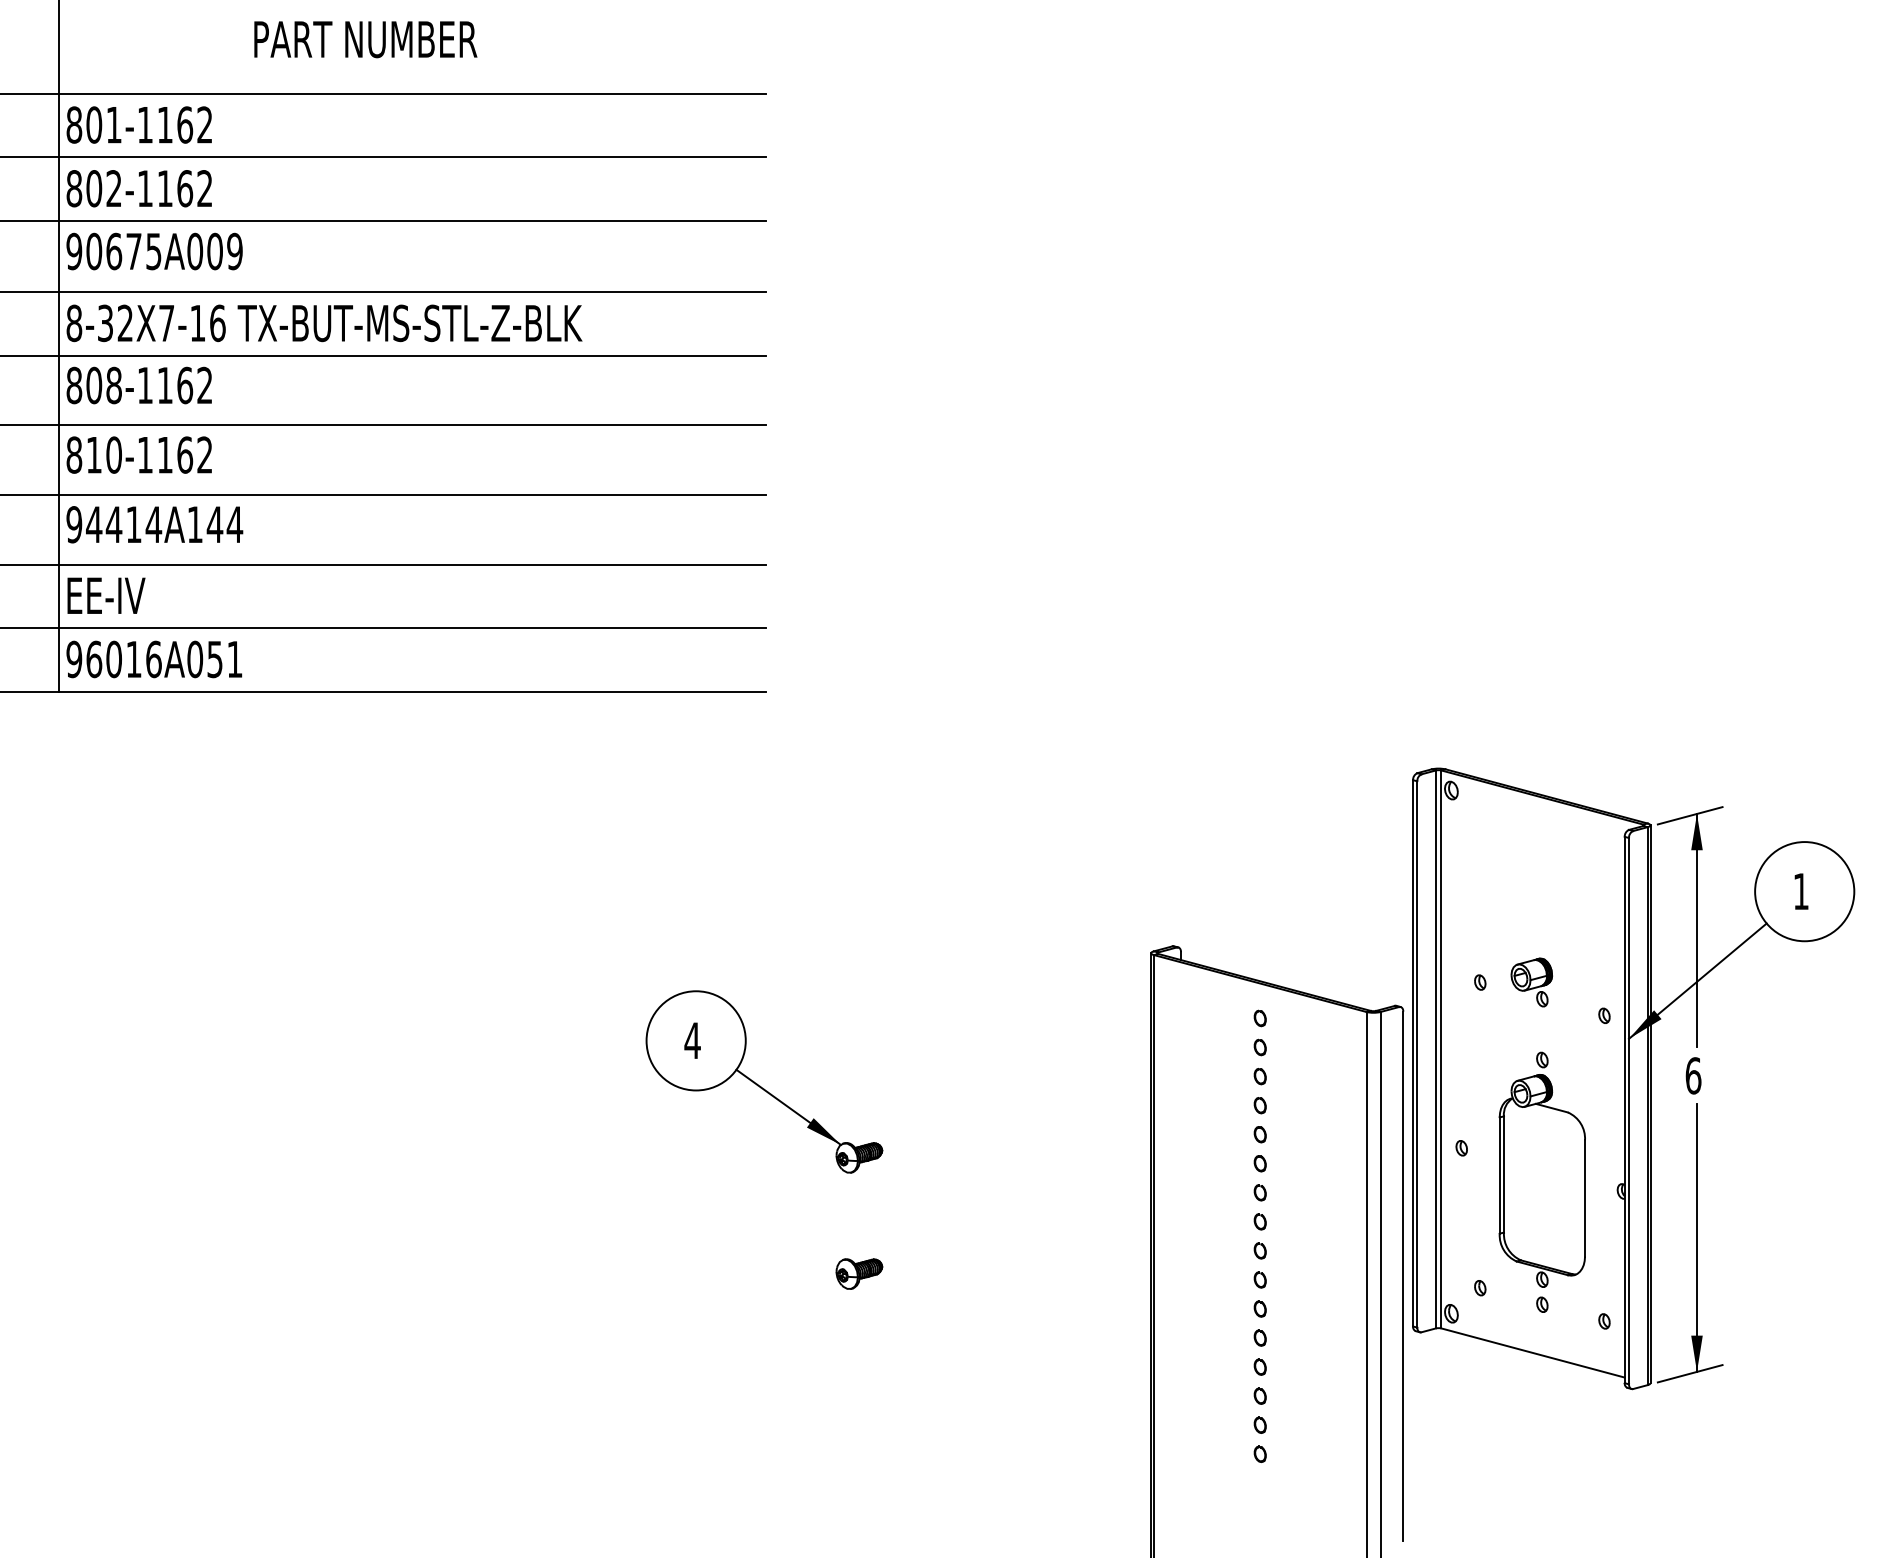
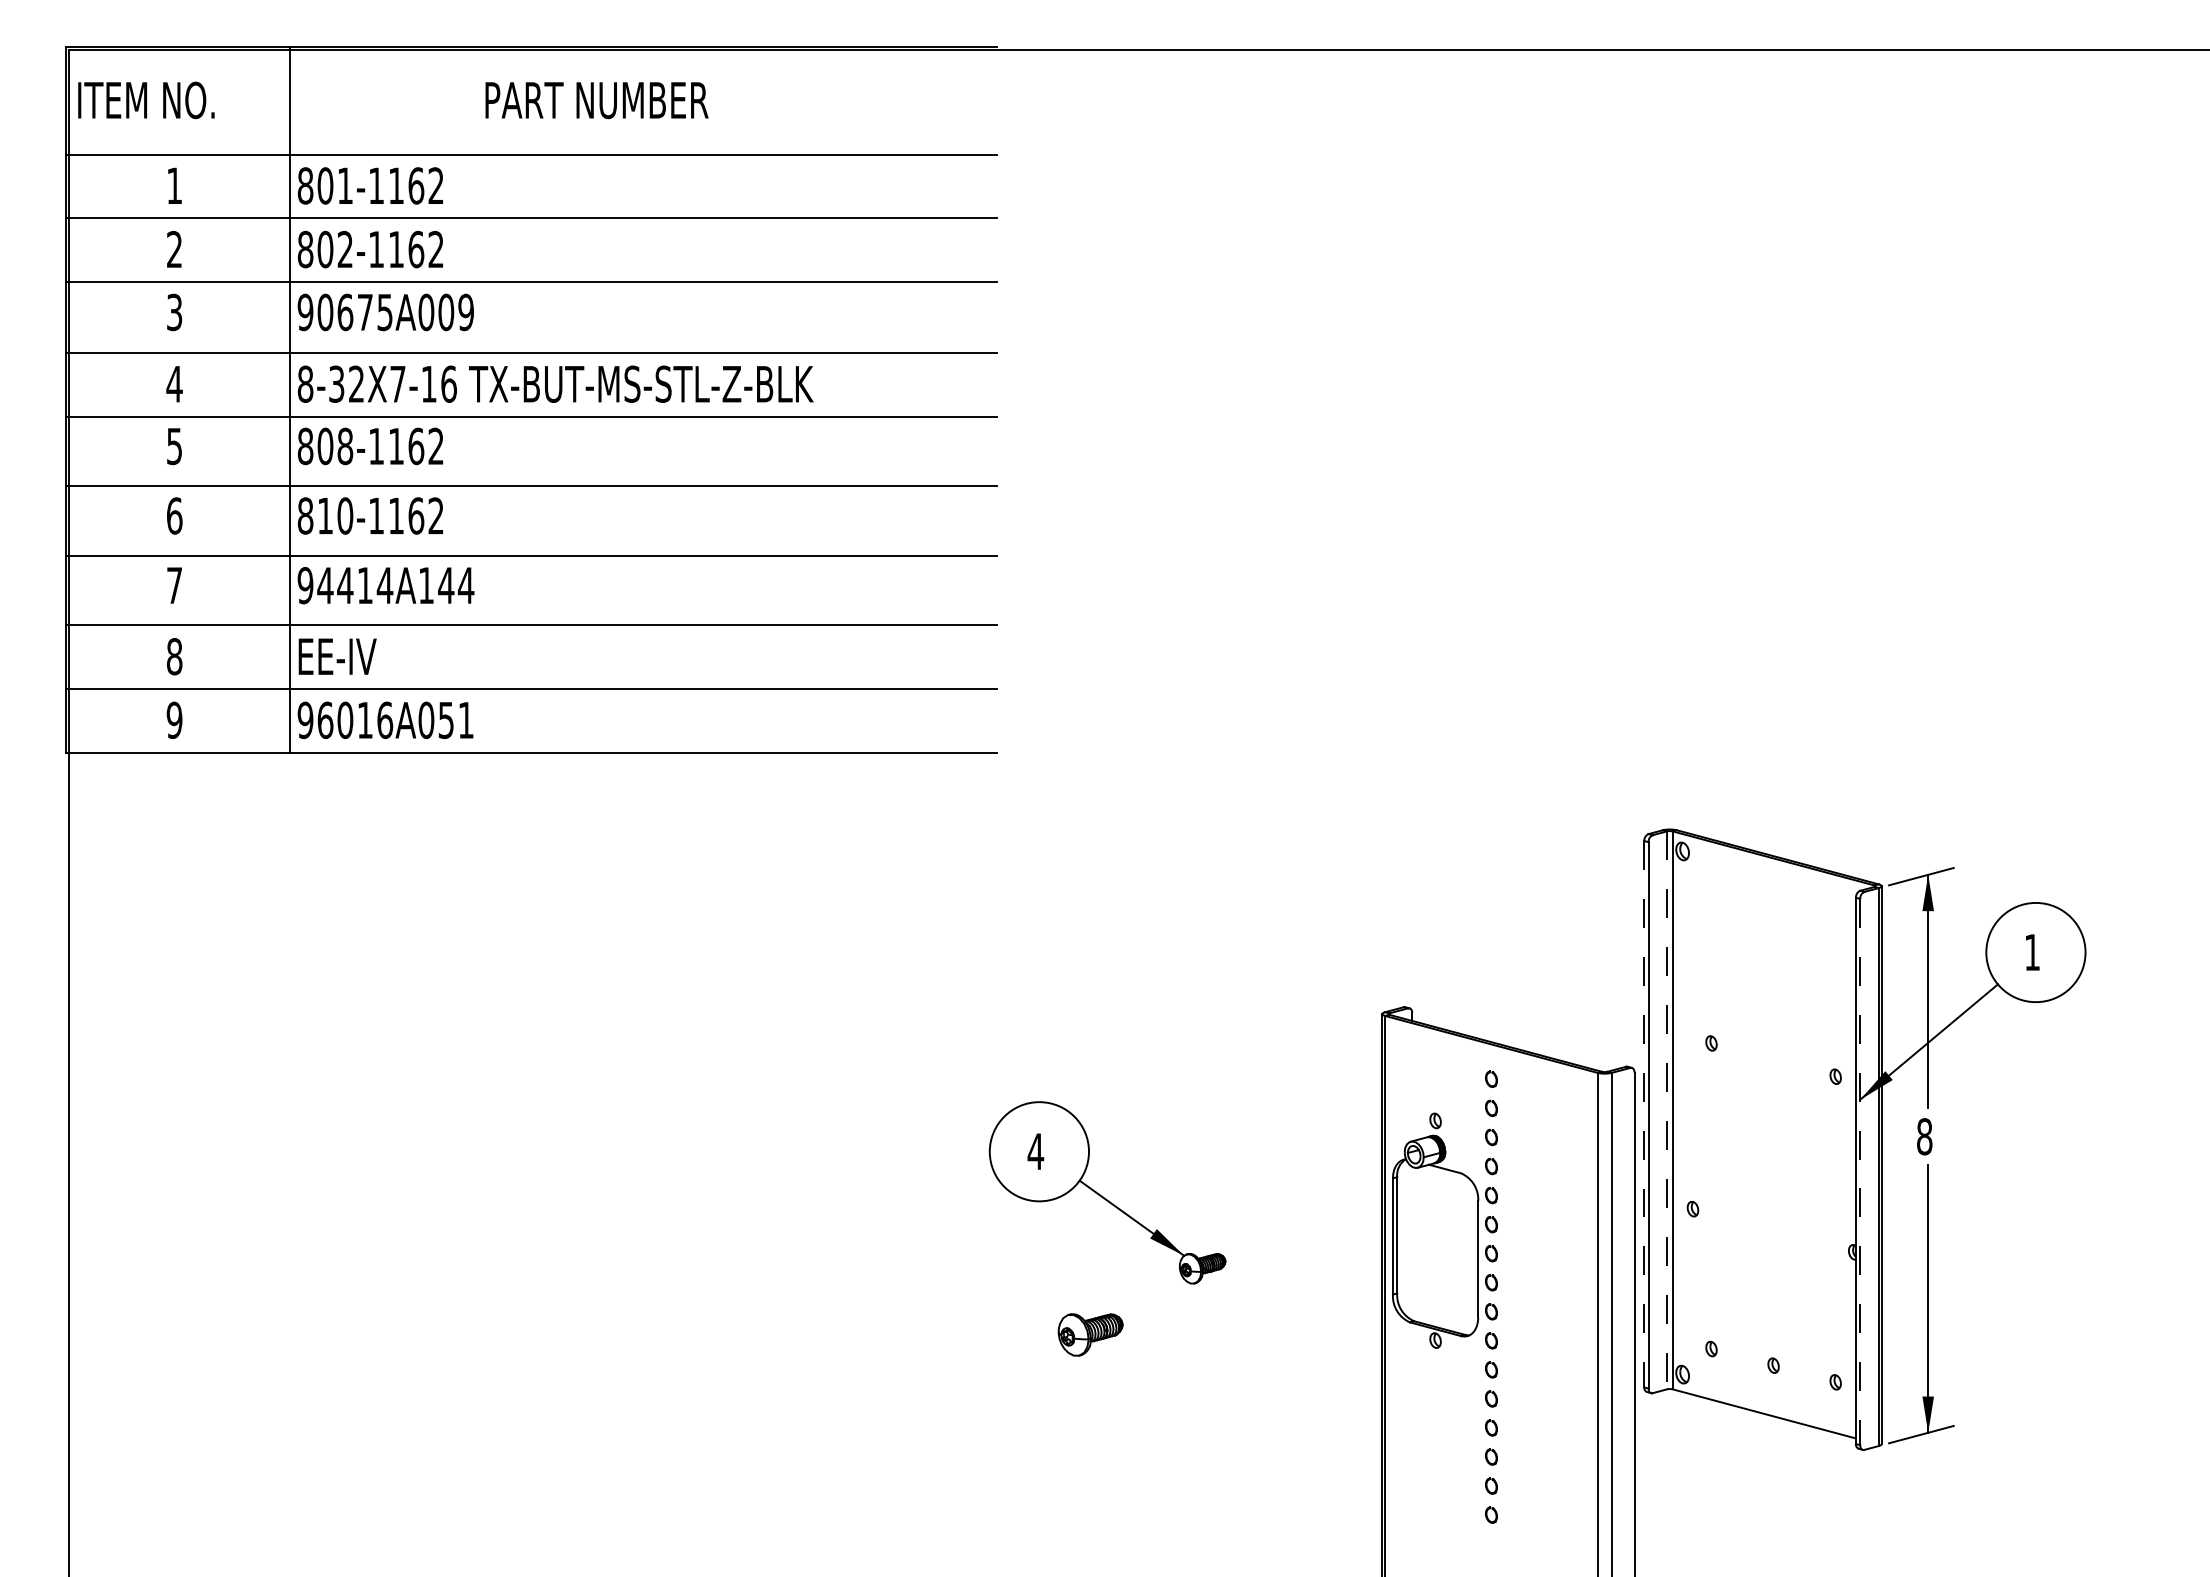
part: (1531, 982) -> (1762, 1043), removed
line: (1436, 1049) -> (1667, 1110), solid -> dashed
line: (1413, 1053) -> (1644, 1114), solid -> dashed
text: (1693, 1075) -> (1924, 1136), 6 -> 8
part: (764, 1081) -> (1107, 1192), moved
line: (1629, 1111) -> (1860, 1172), solid -> dashed
part: (1542, 1169) -> (1435, 1230), moved
part: (859, 1273) -> (1090, 1334), size x1.4

